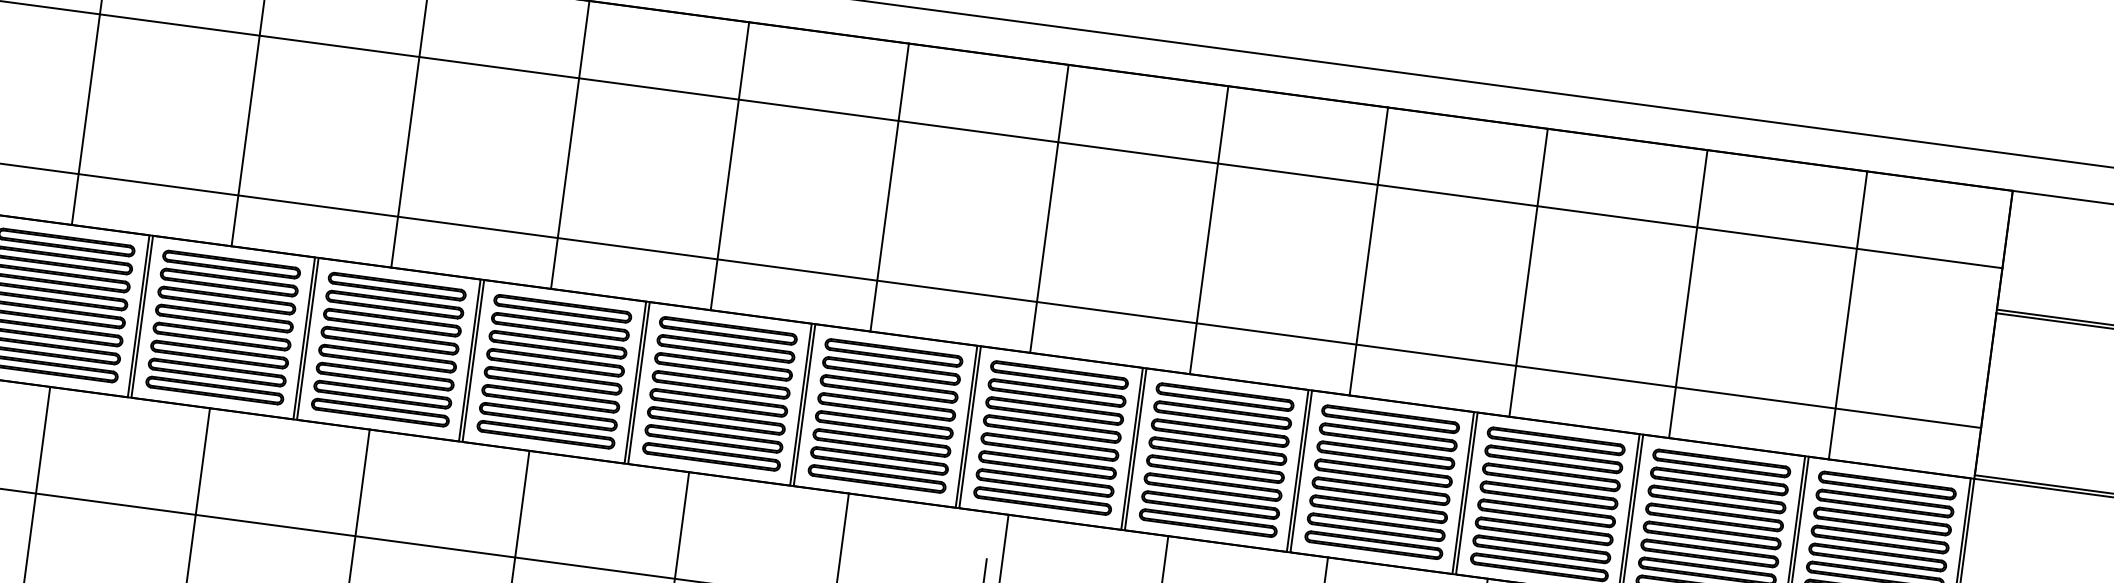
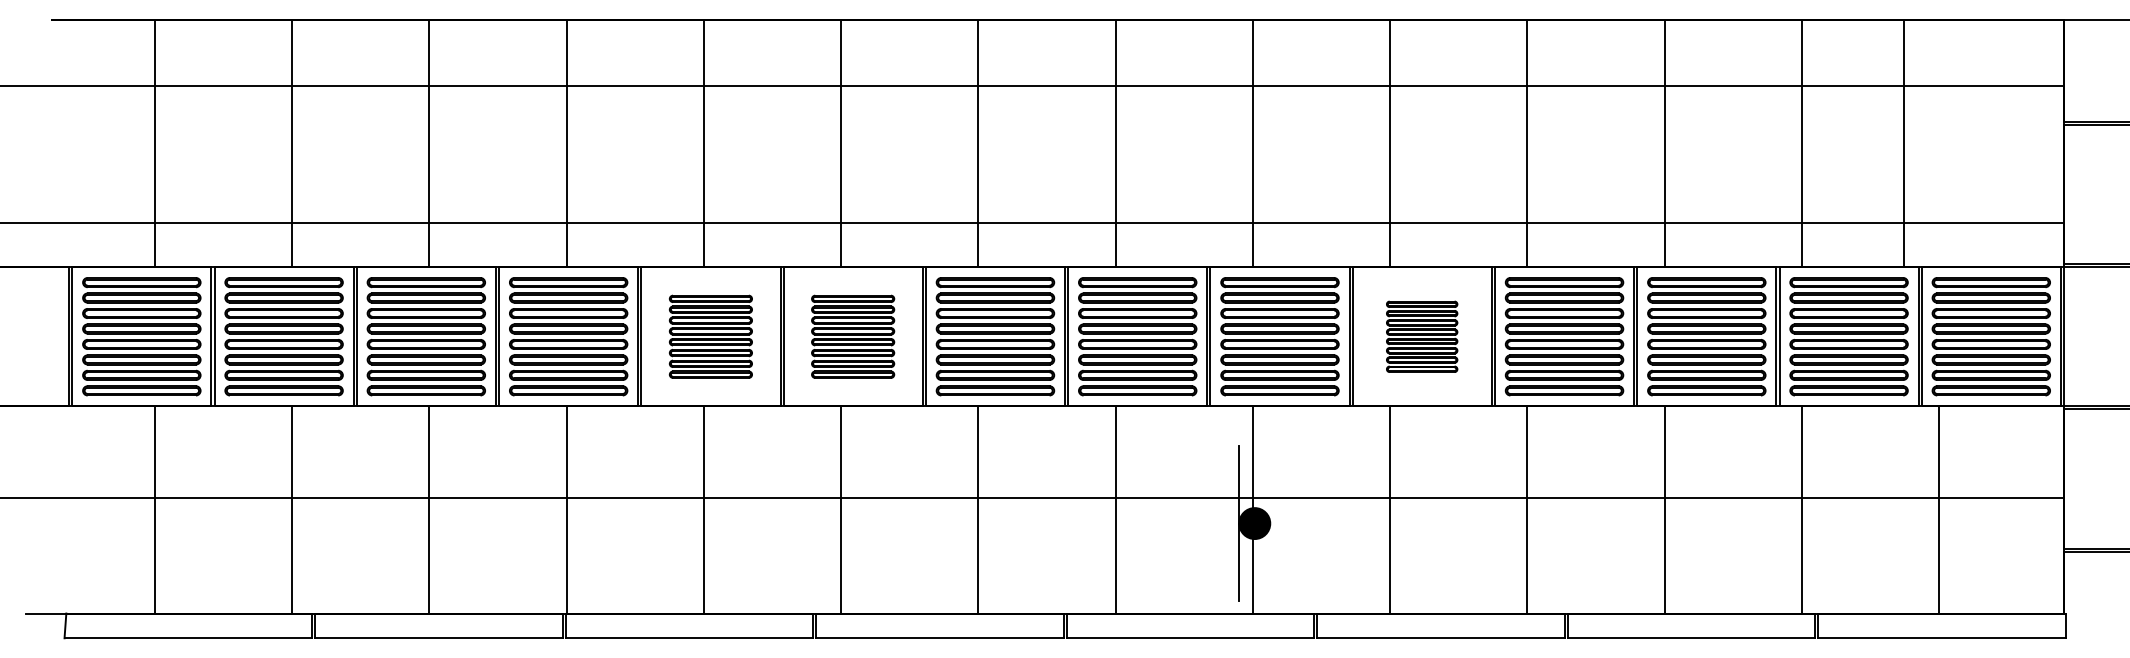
line: (1847, 315) -> (1903, 143), moved
part: (388, 349) -> (710, 336), size x0.7
part: (553, 371) -> (852, 336), size x0.7
part: (1215, 459) -> (1421, 336), size x0.6

